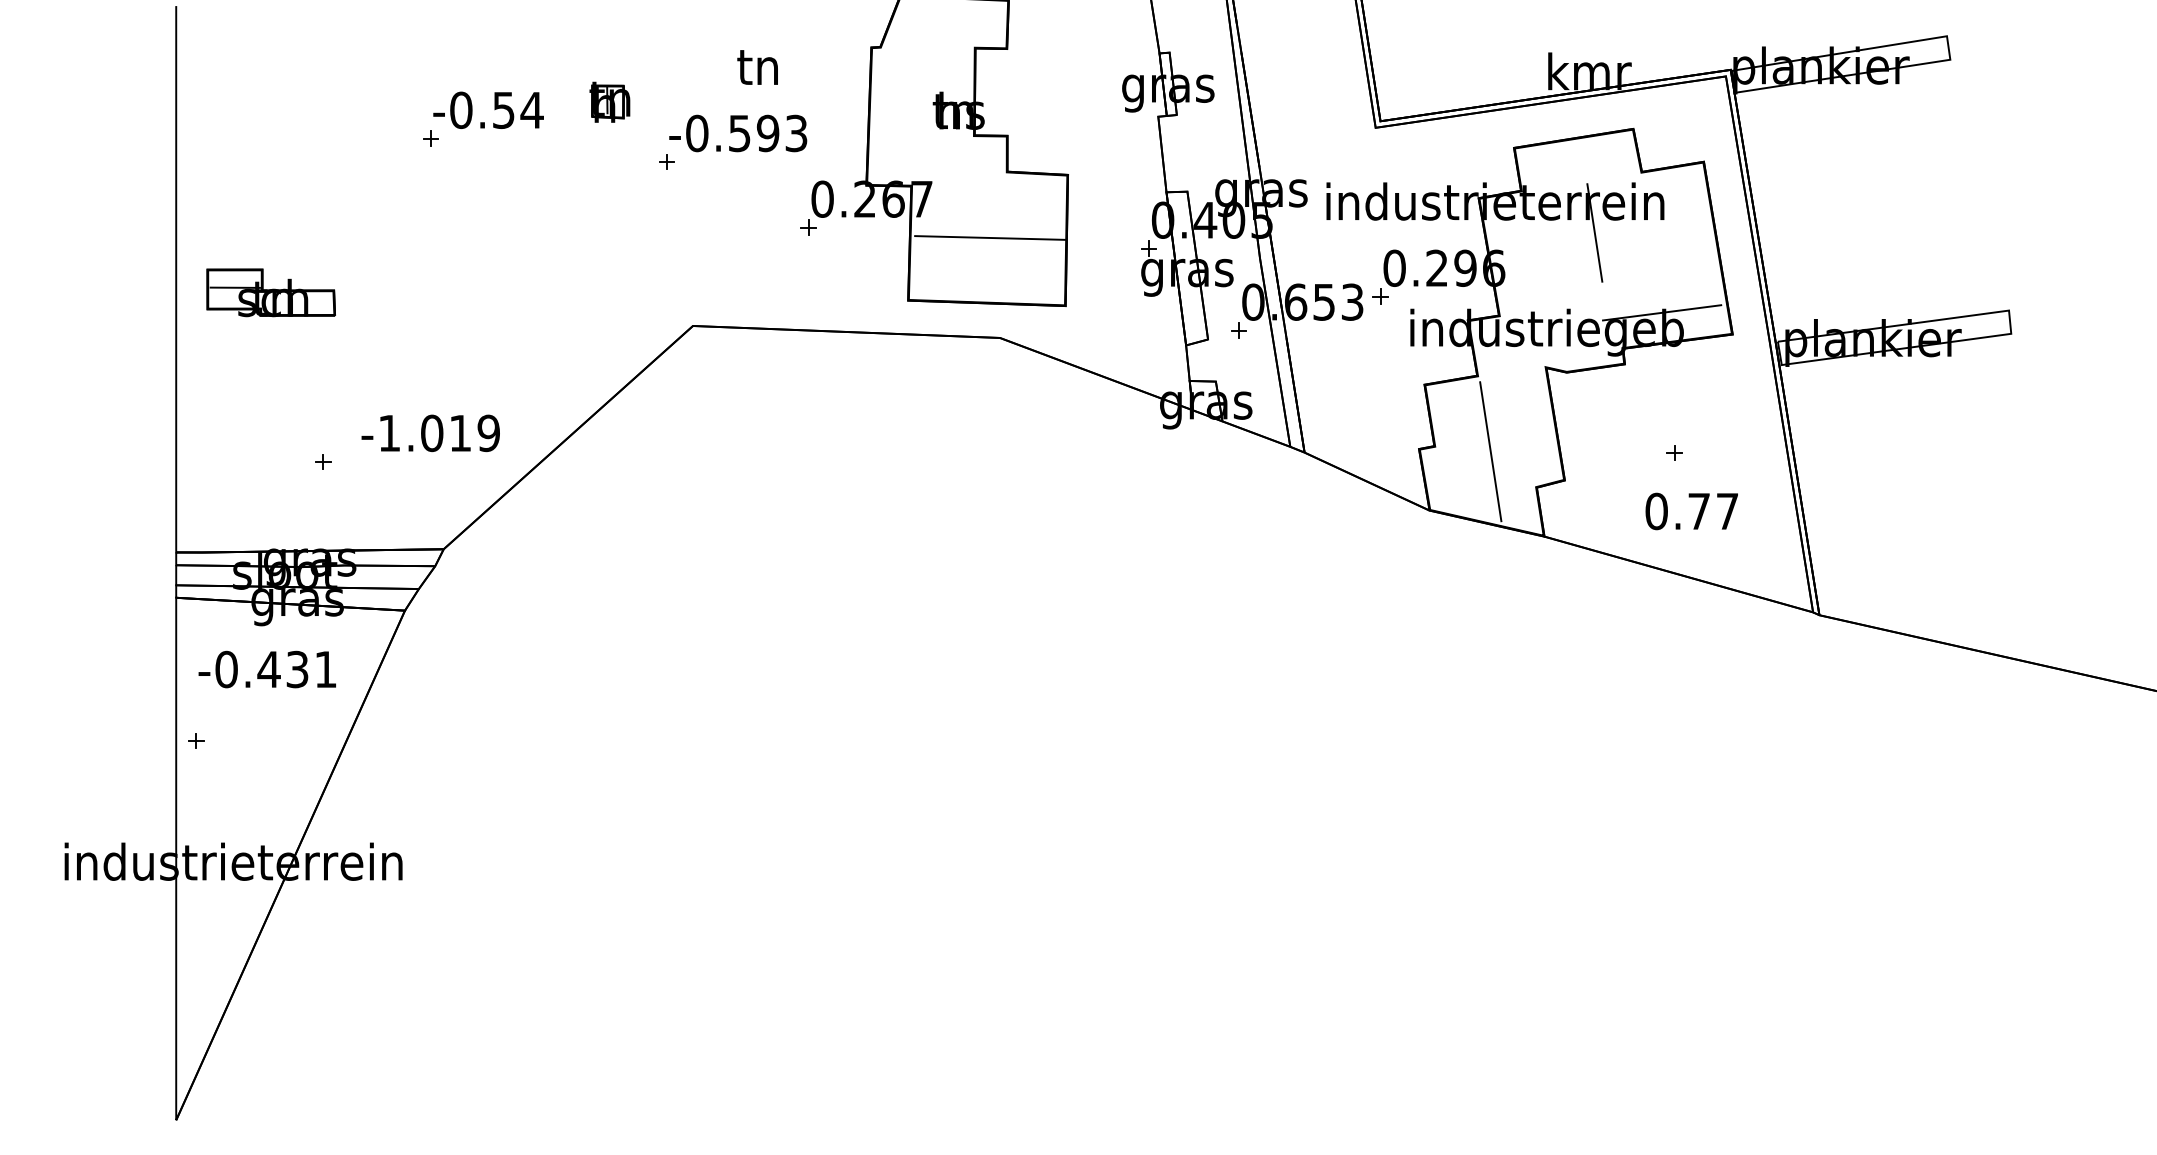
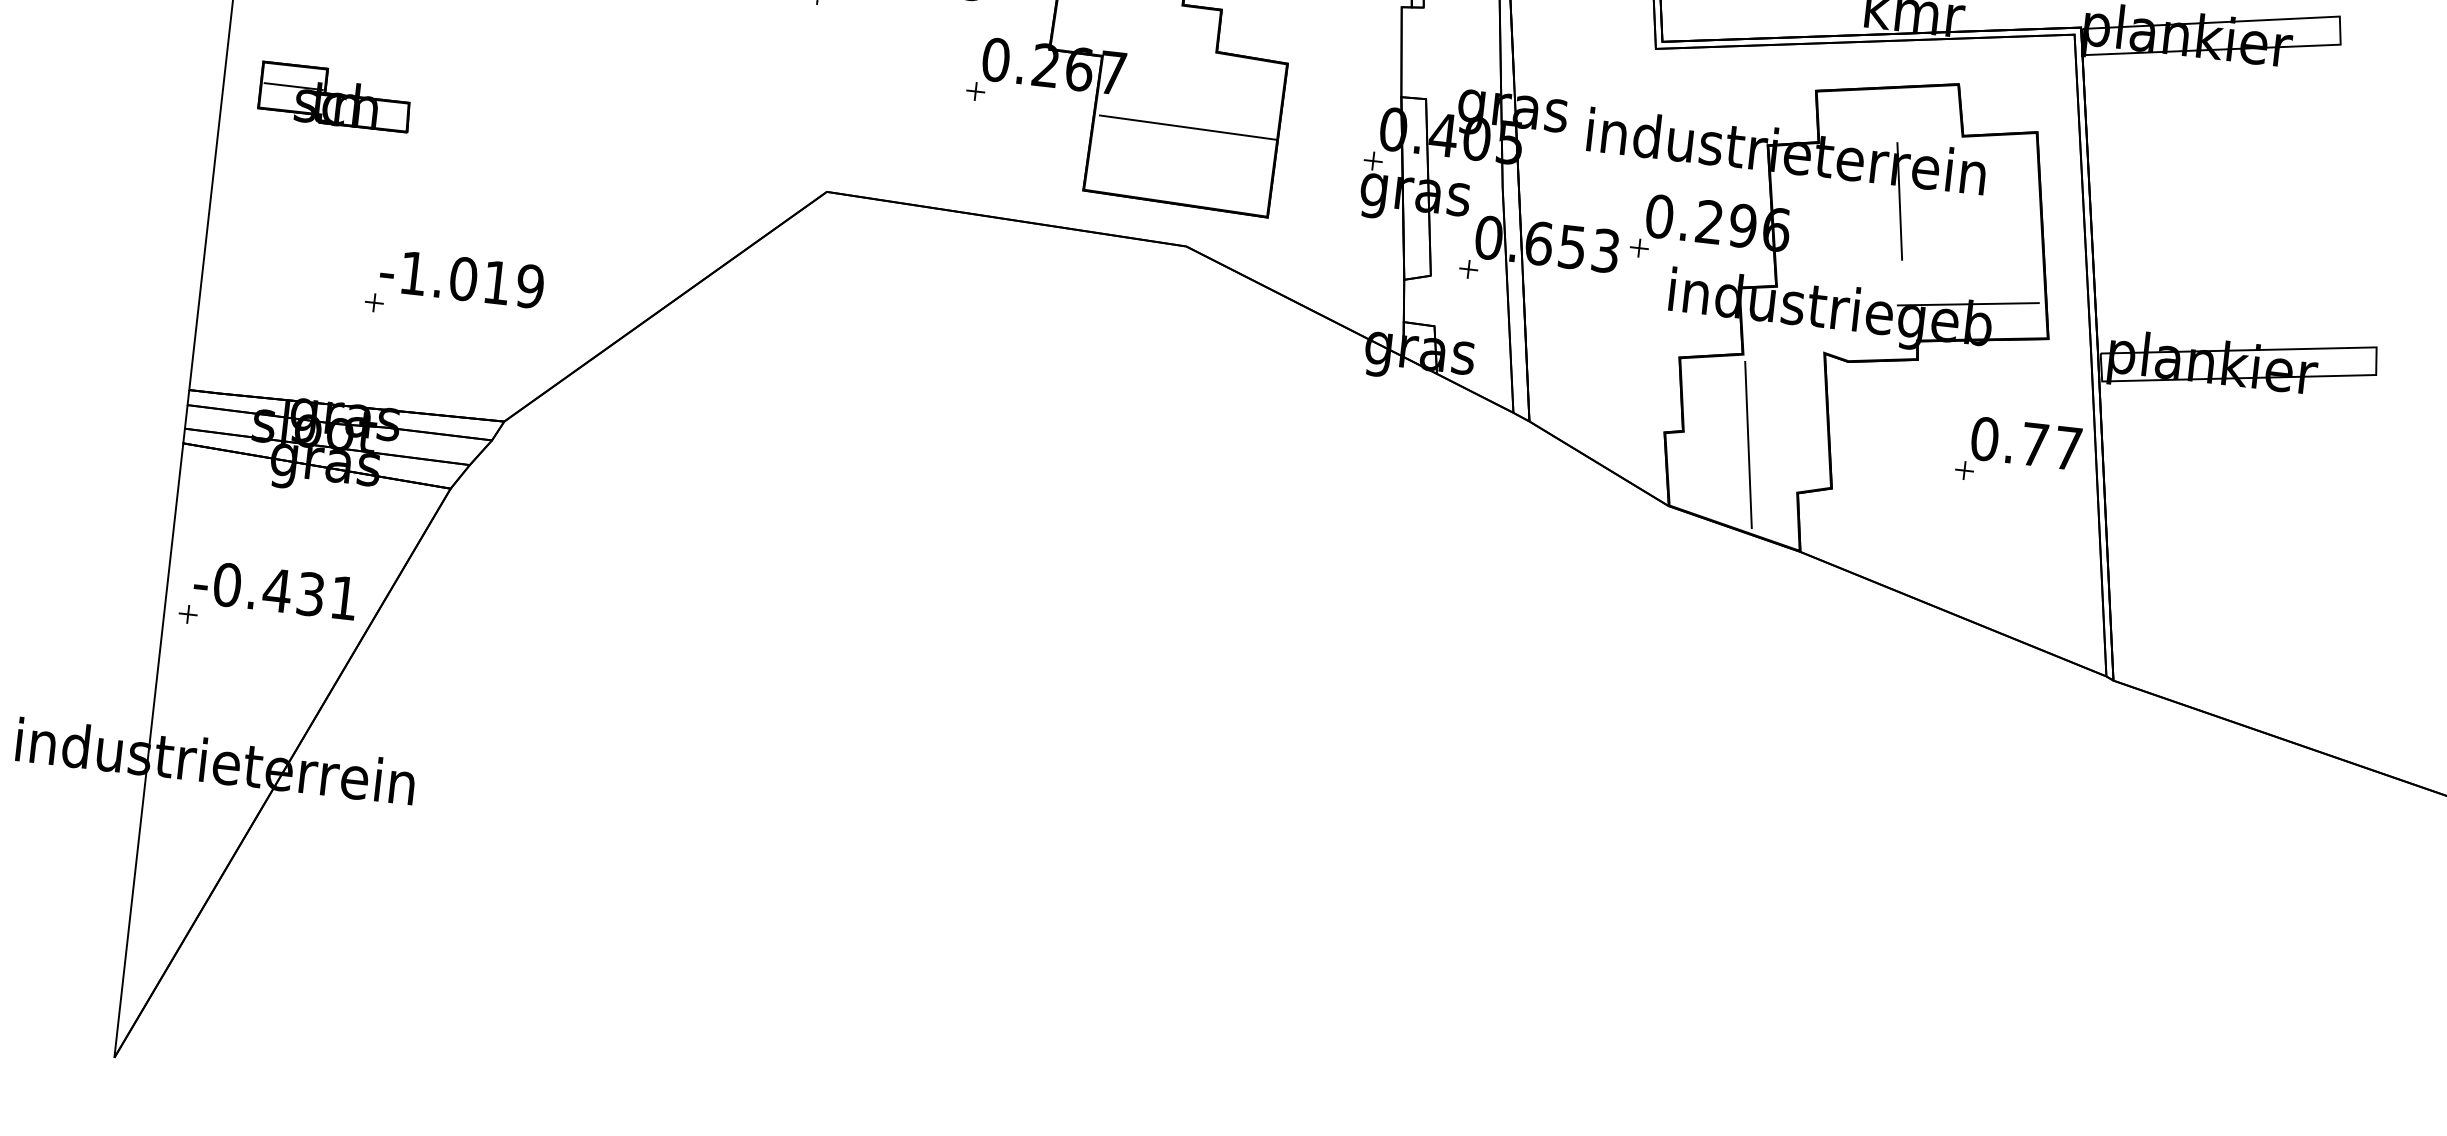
text: (430, 433) -> (461, 278), moved
text: (1691, 511) -> (2025, 443), moved
text: (266, 669) -> (274, 590), moved

